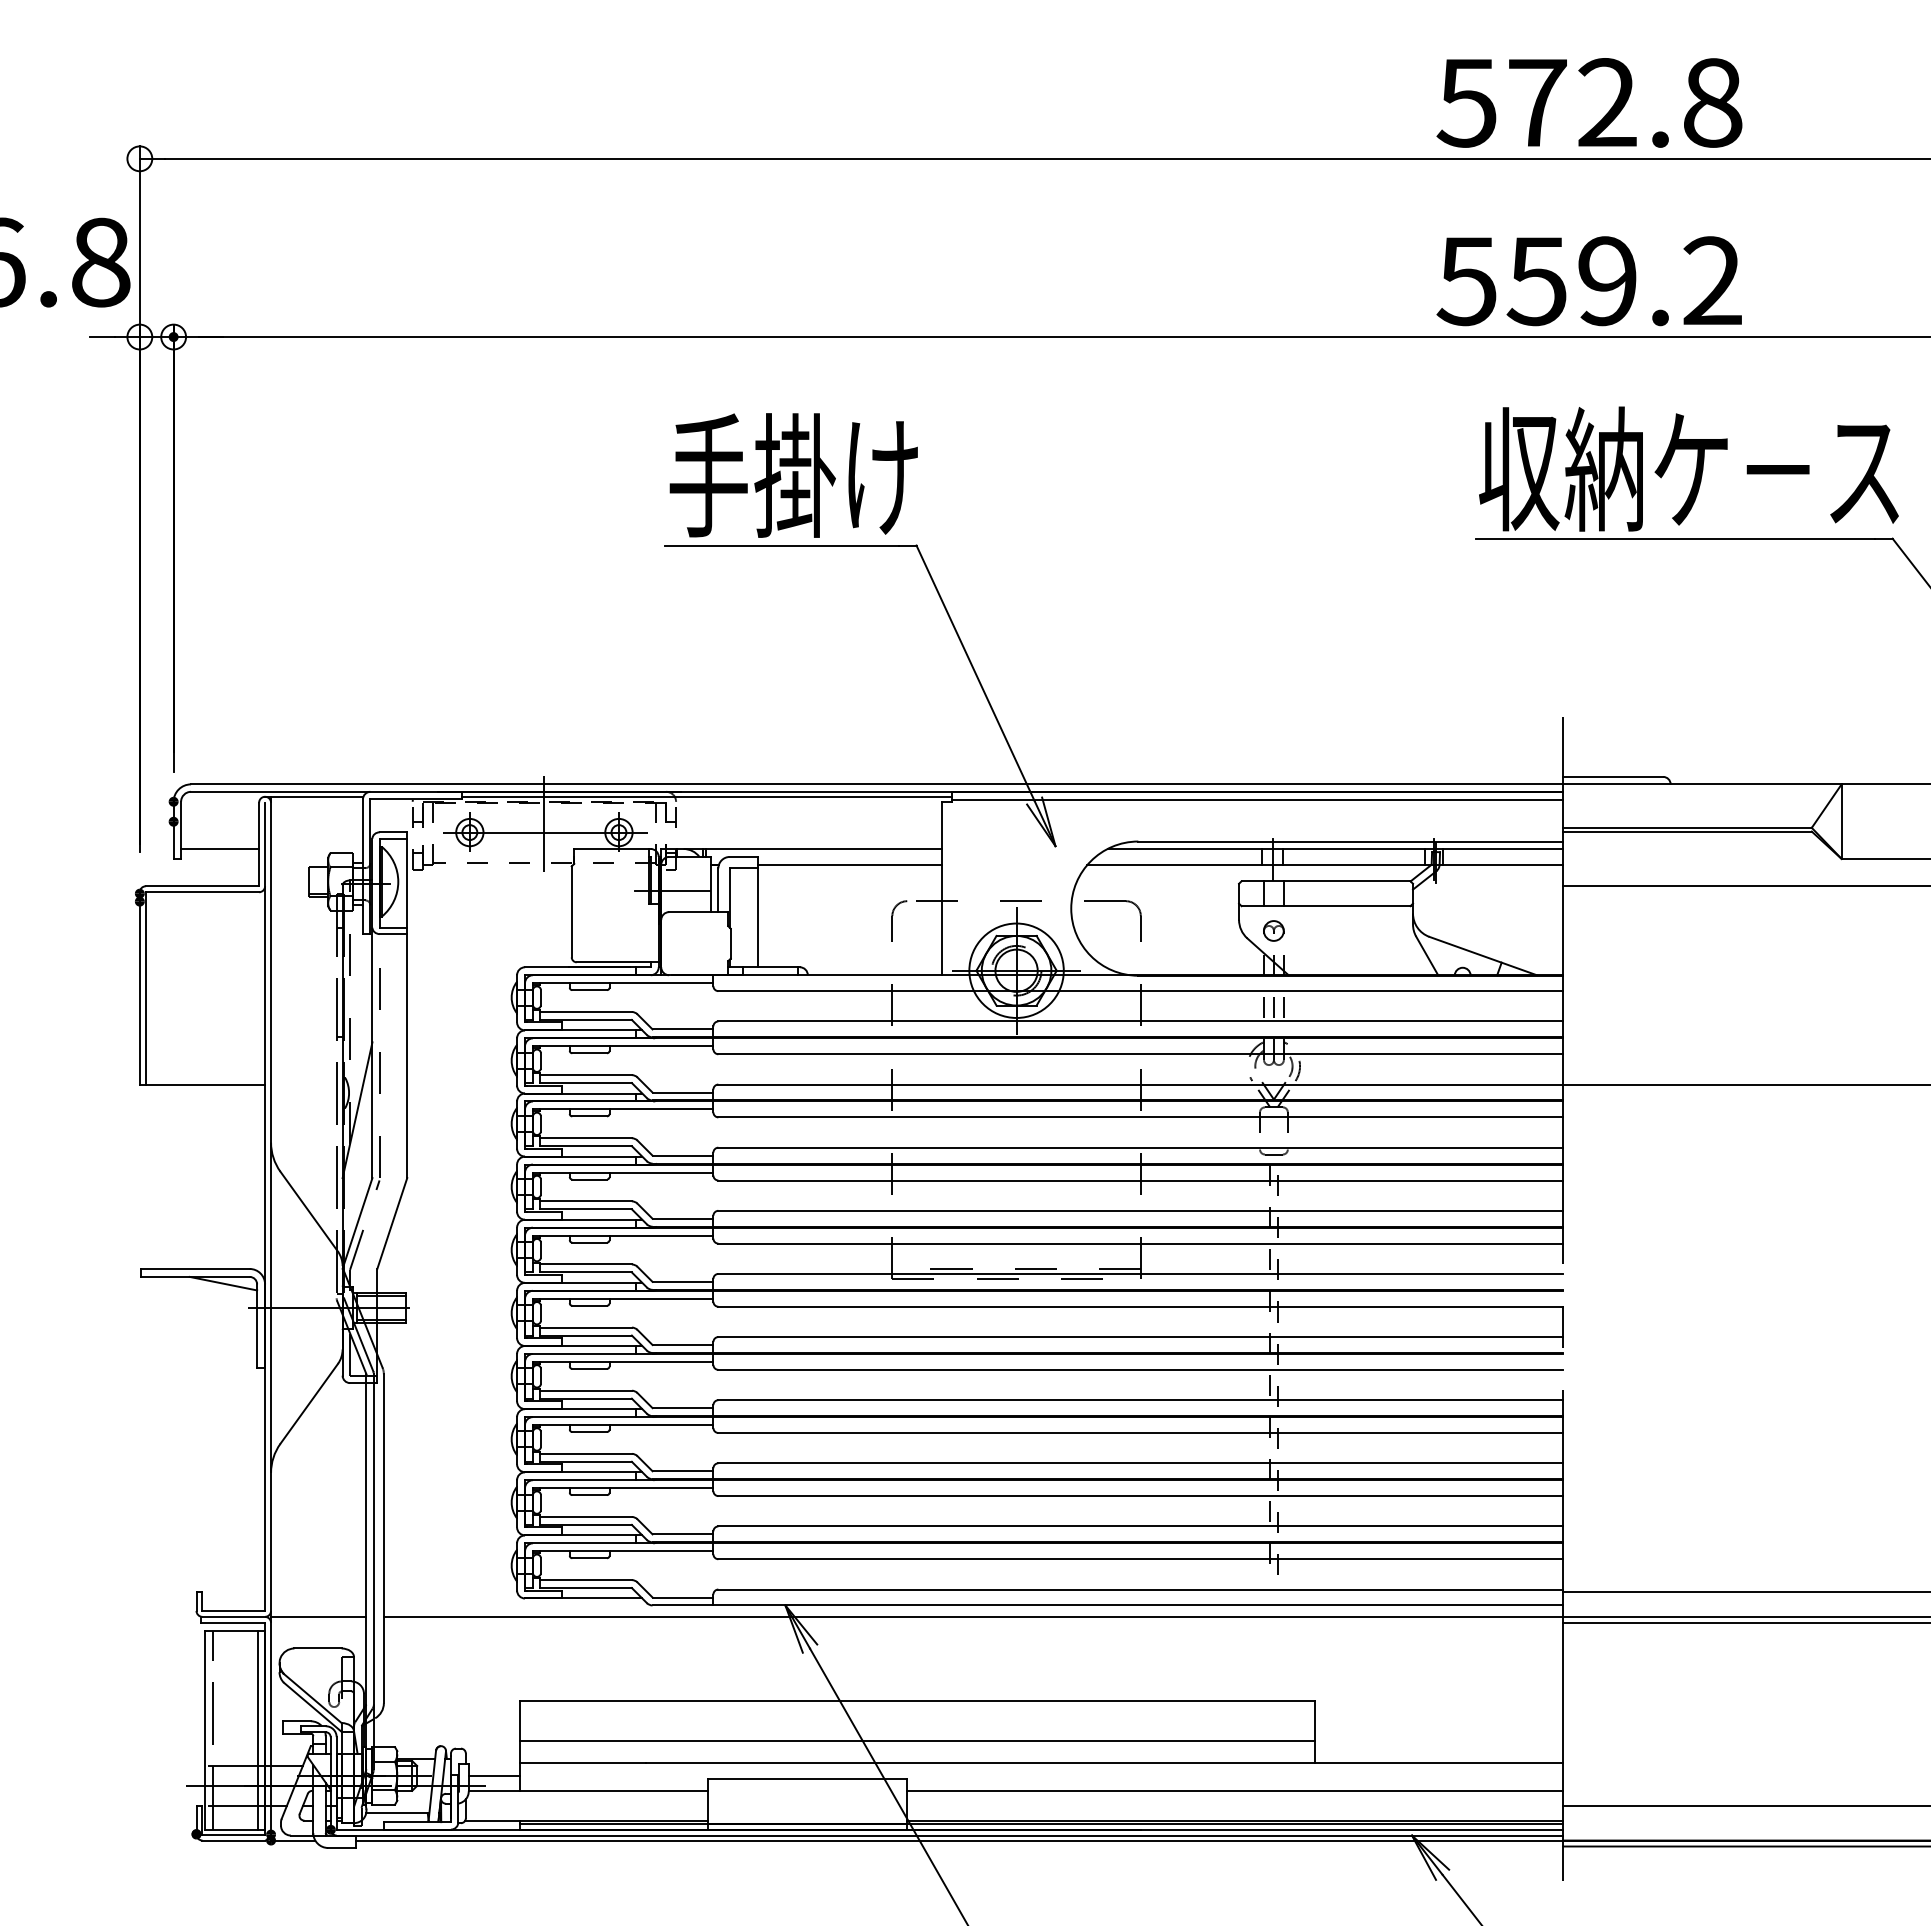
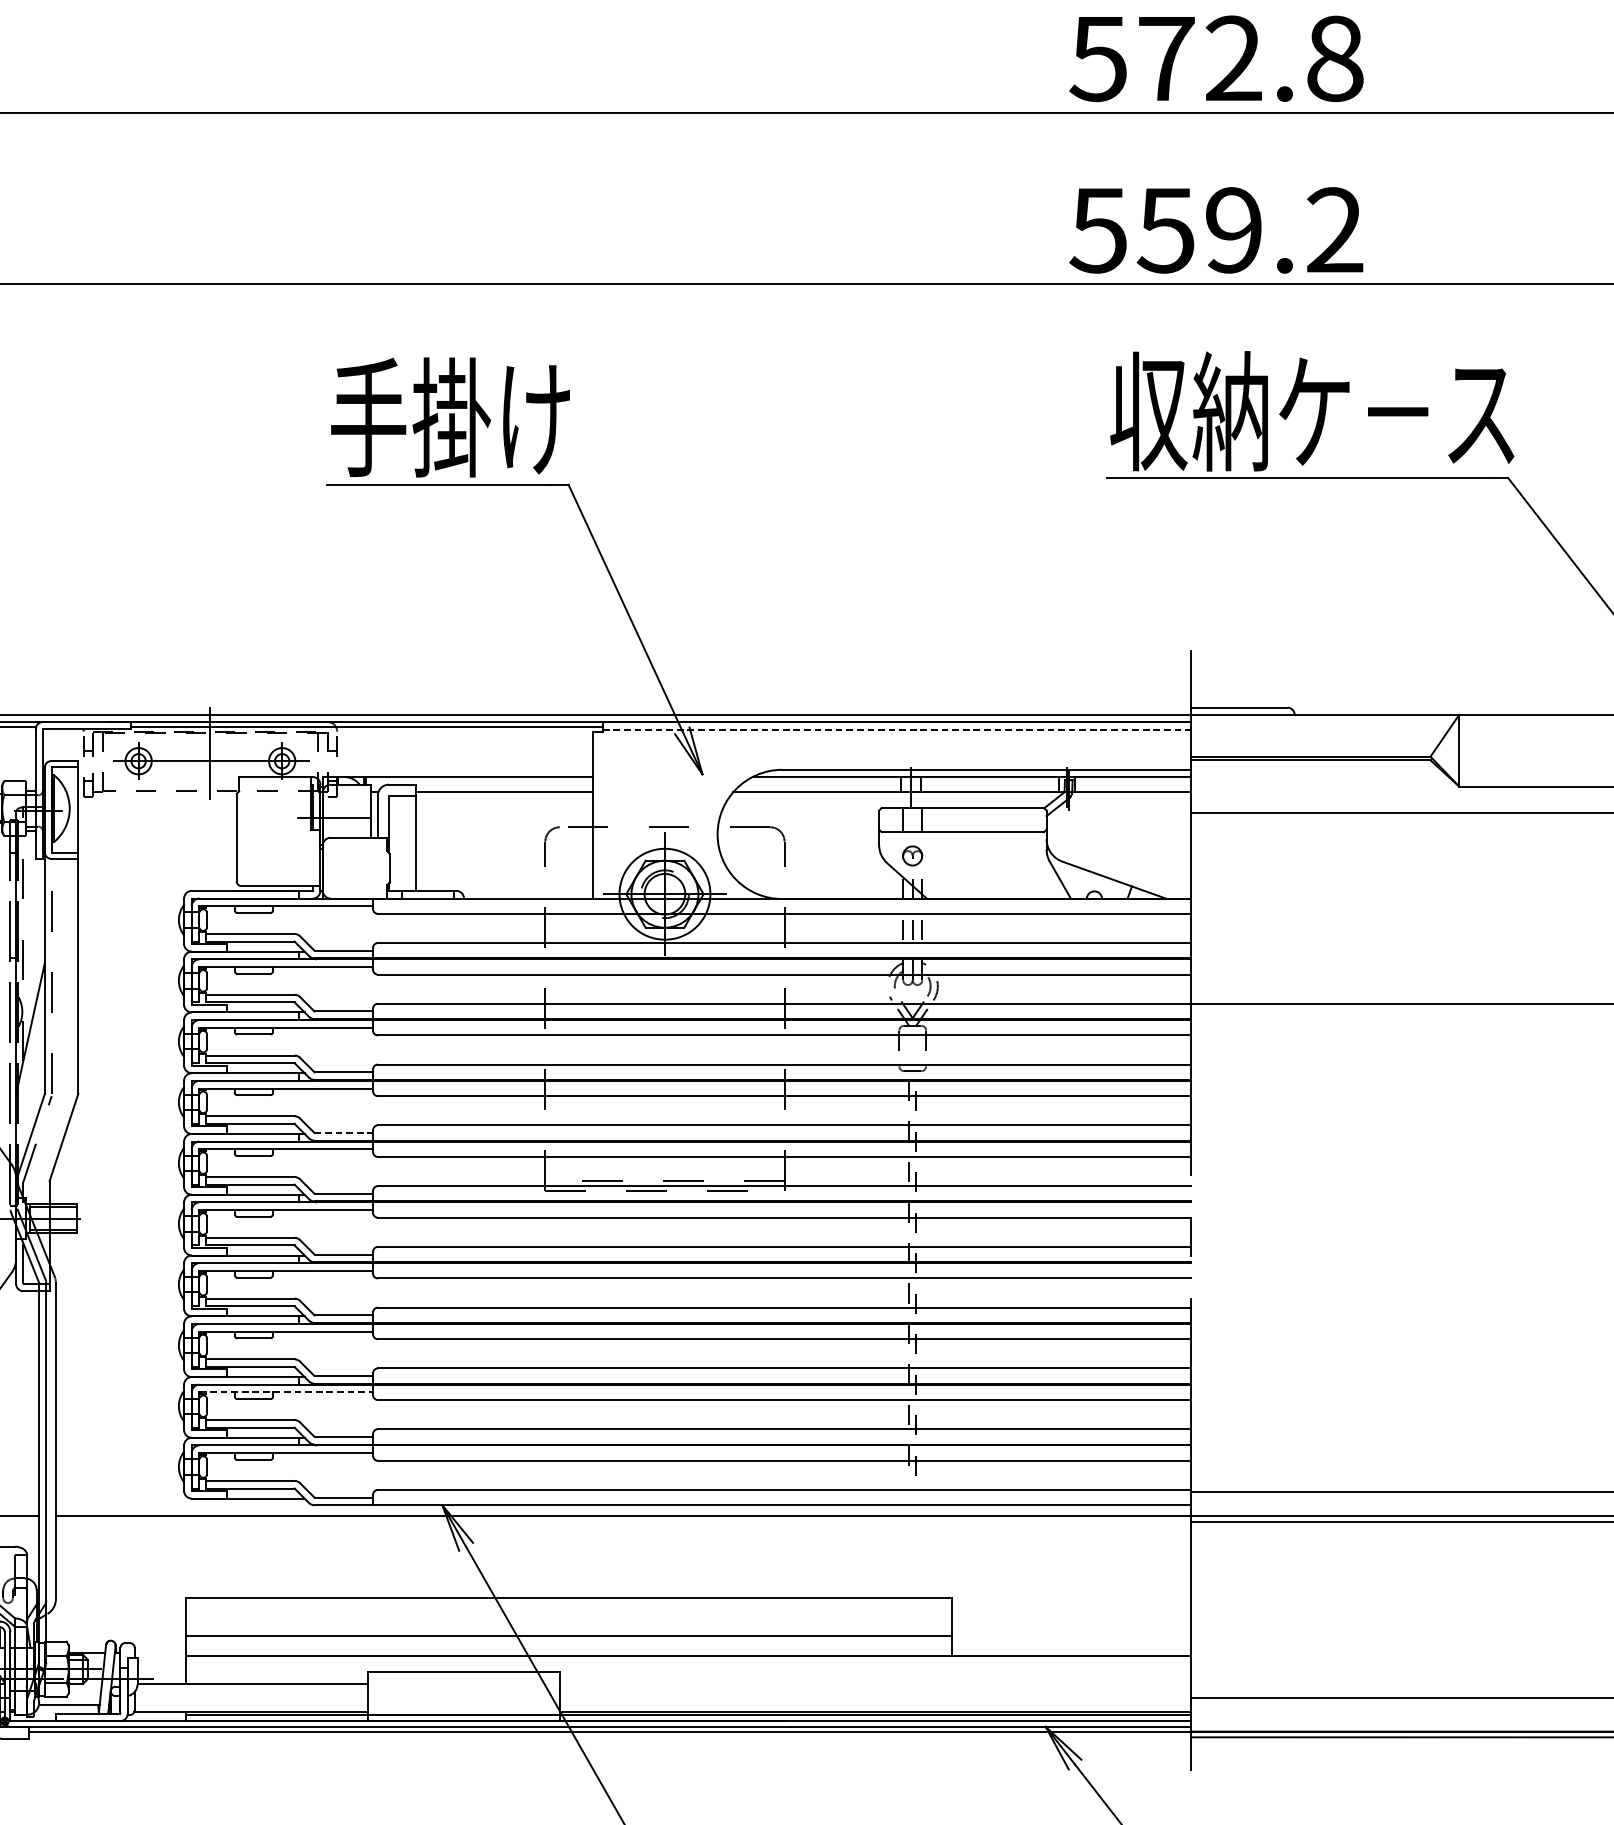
line: (1257, 799) -> (896, 729), solid -> dashed
line: (683, 1218) -> (344, 1132), solid -> dashed
line: (623, 1488) -> (286, 1392), solid -> dashed
line: (493, 1775) -> (161, 1668), removed
line: (1235, 1790) -> (875, 1683), removed

